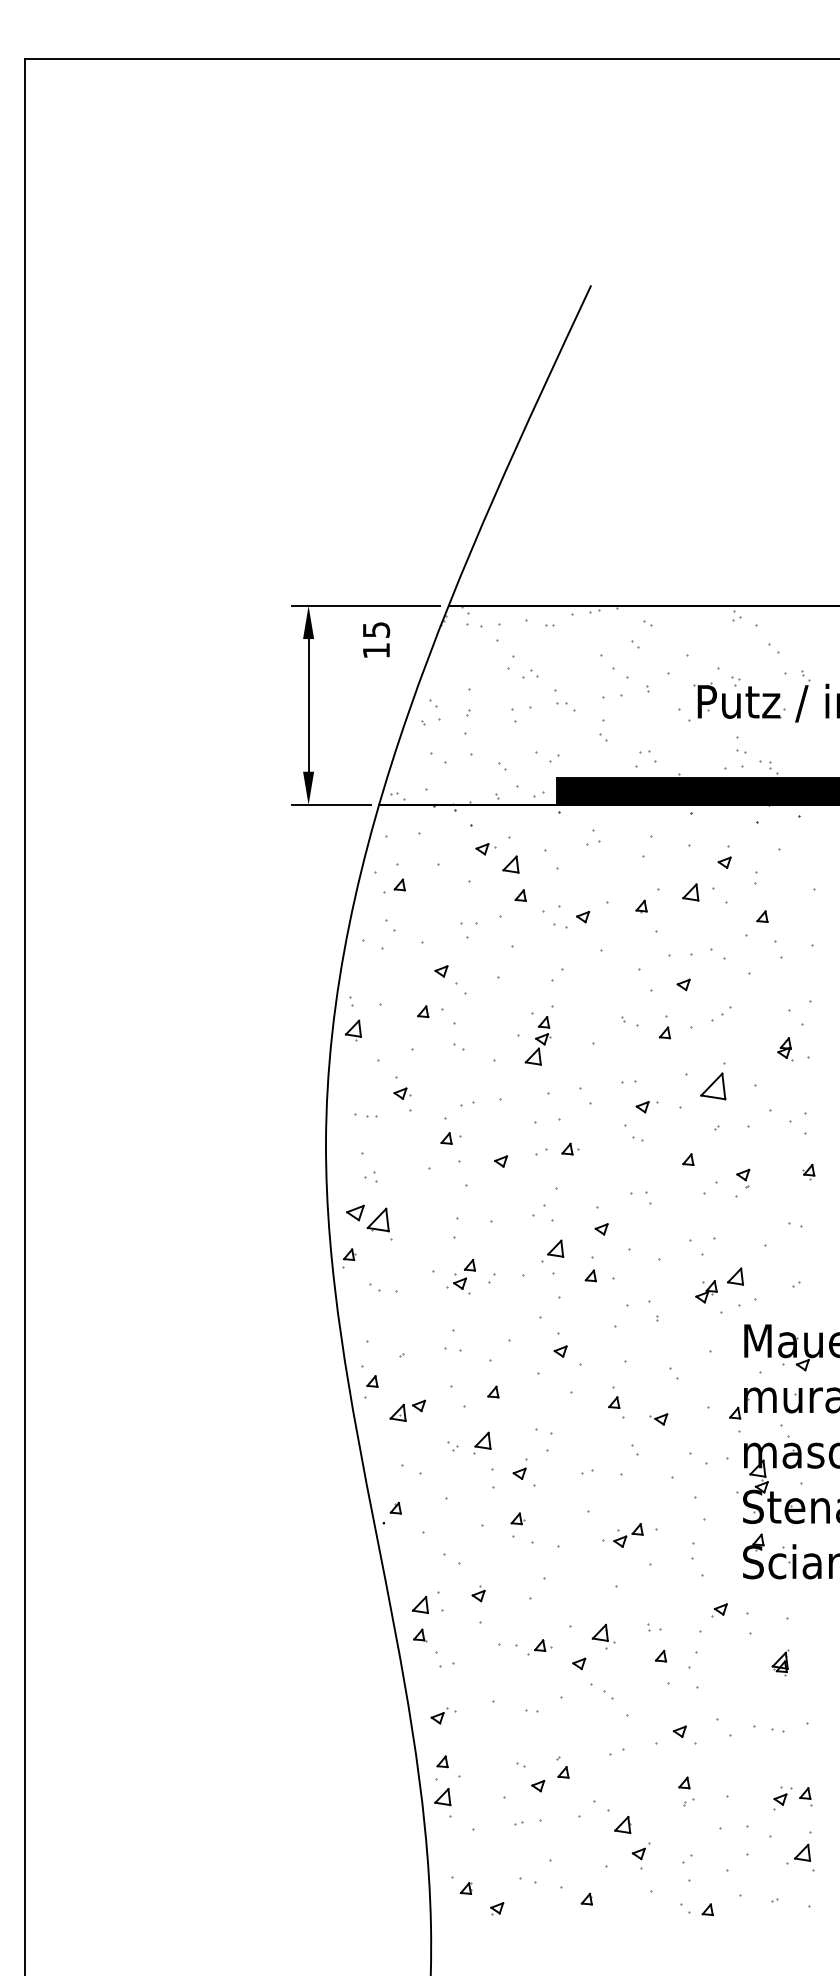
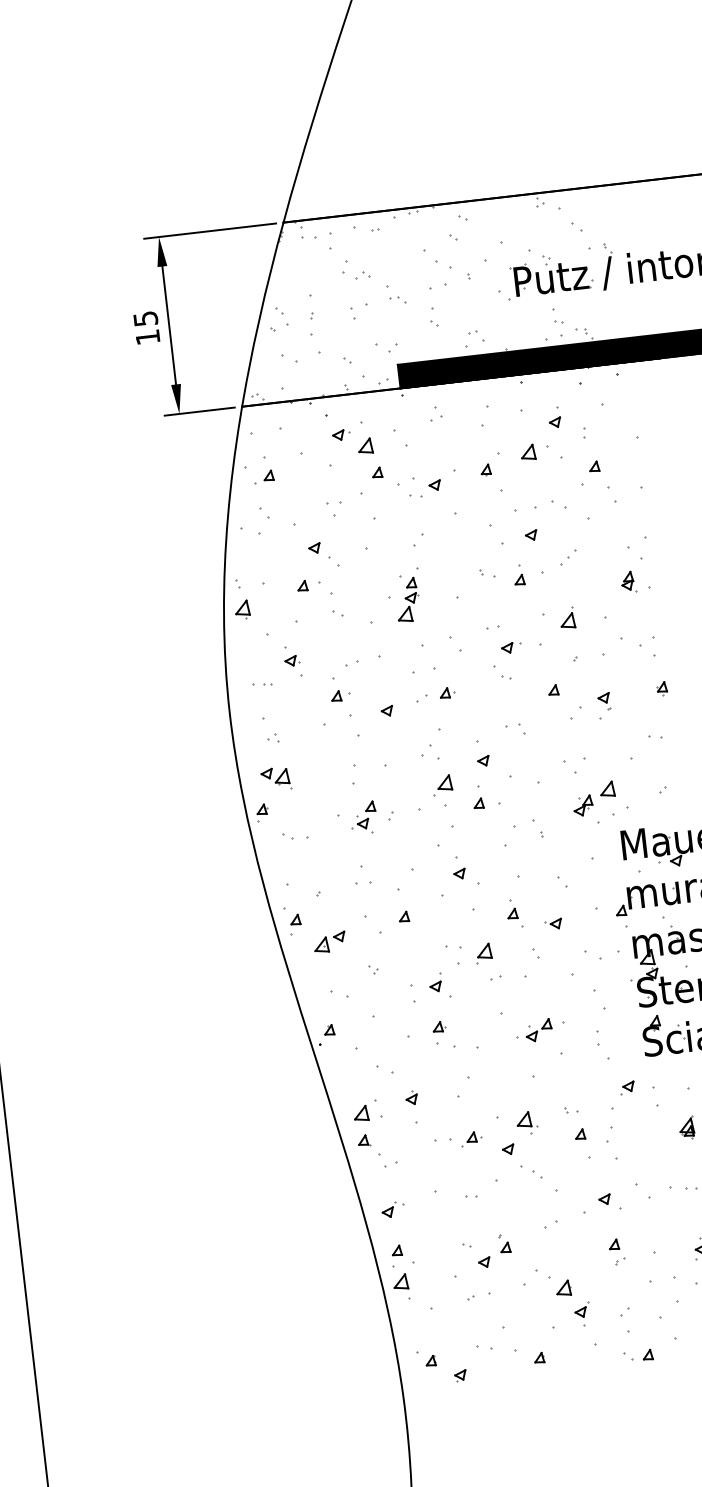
text: (376, 639) -> (146, 327), moved
part: (712, 1081) -> (566, 618), size x0.62
part: (369, 1222) -> (276, 778), size x0.71
part: (482, 1442) -> (484, 953), moved

